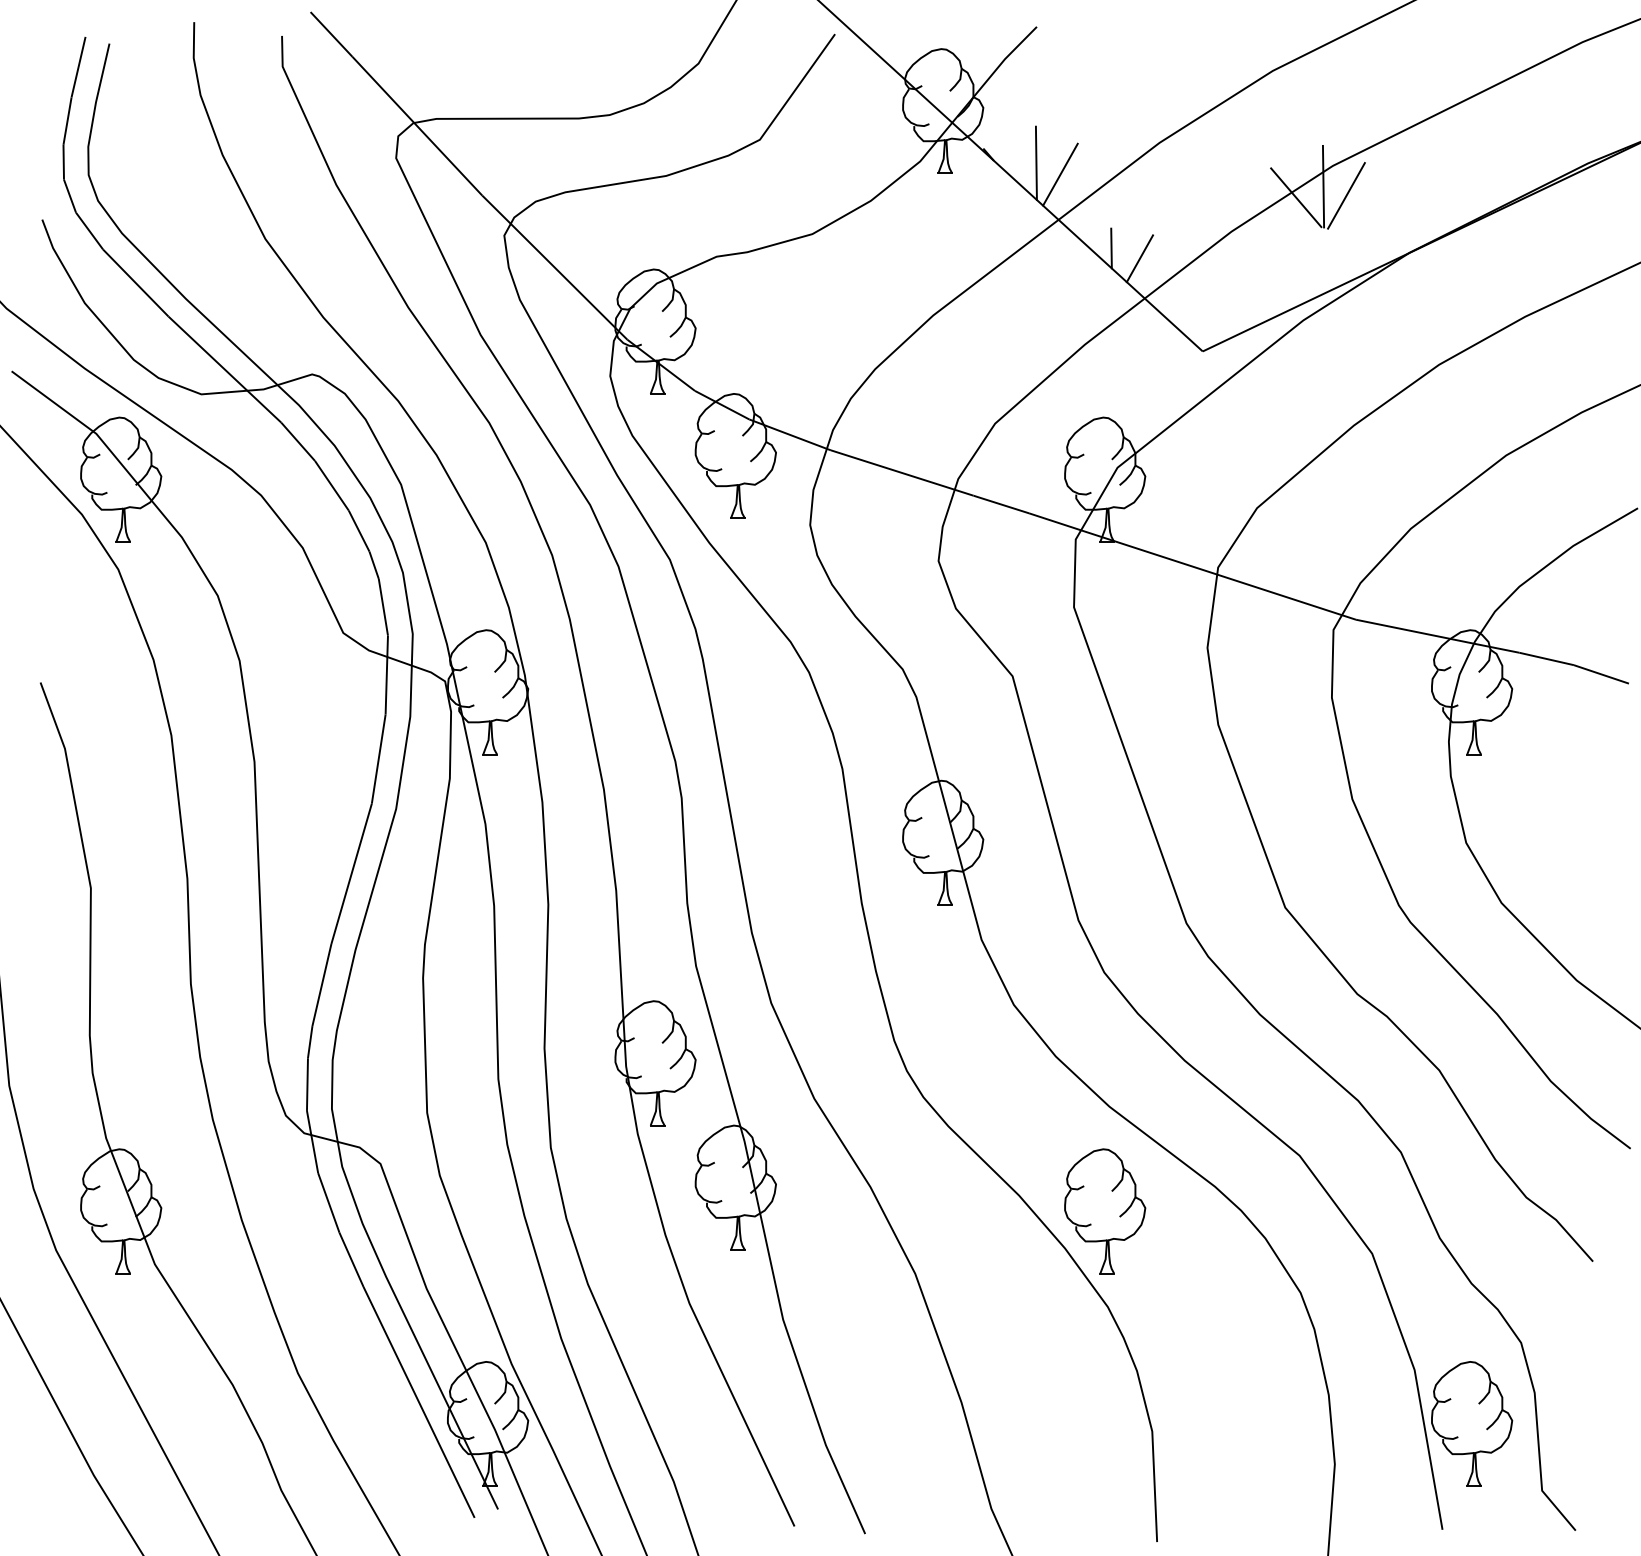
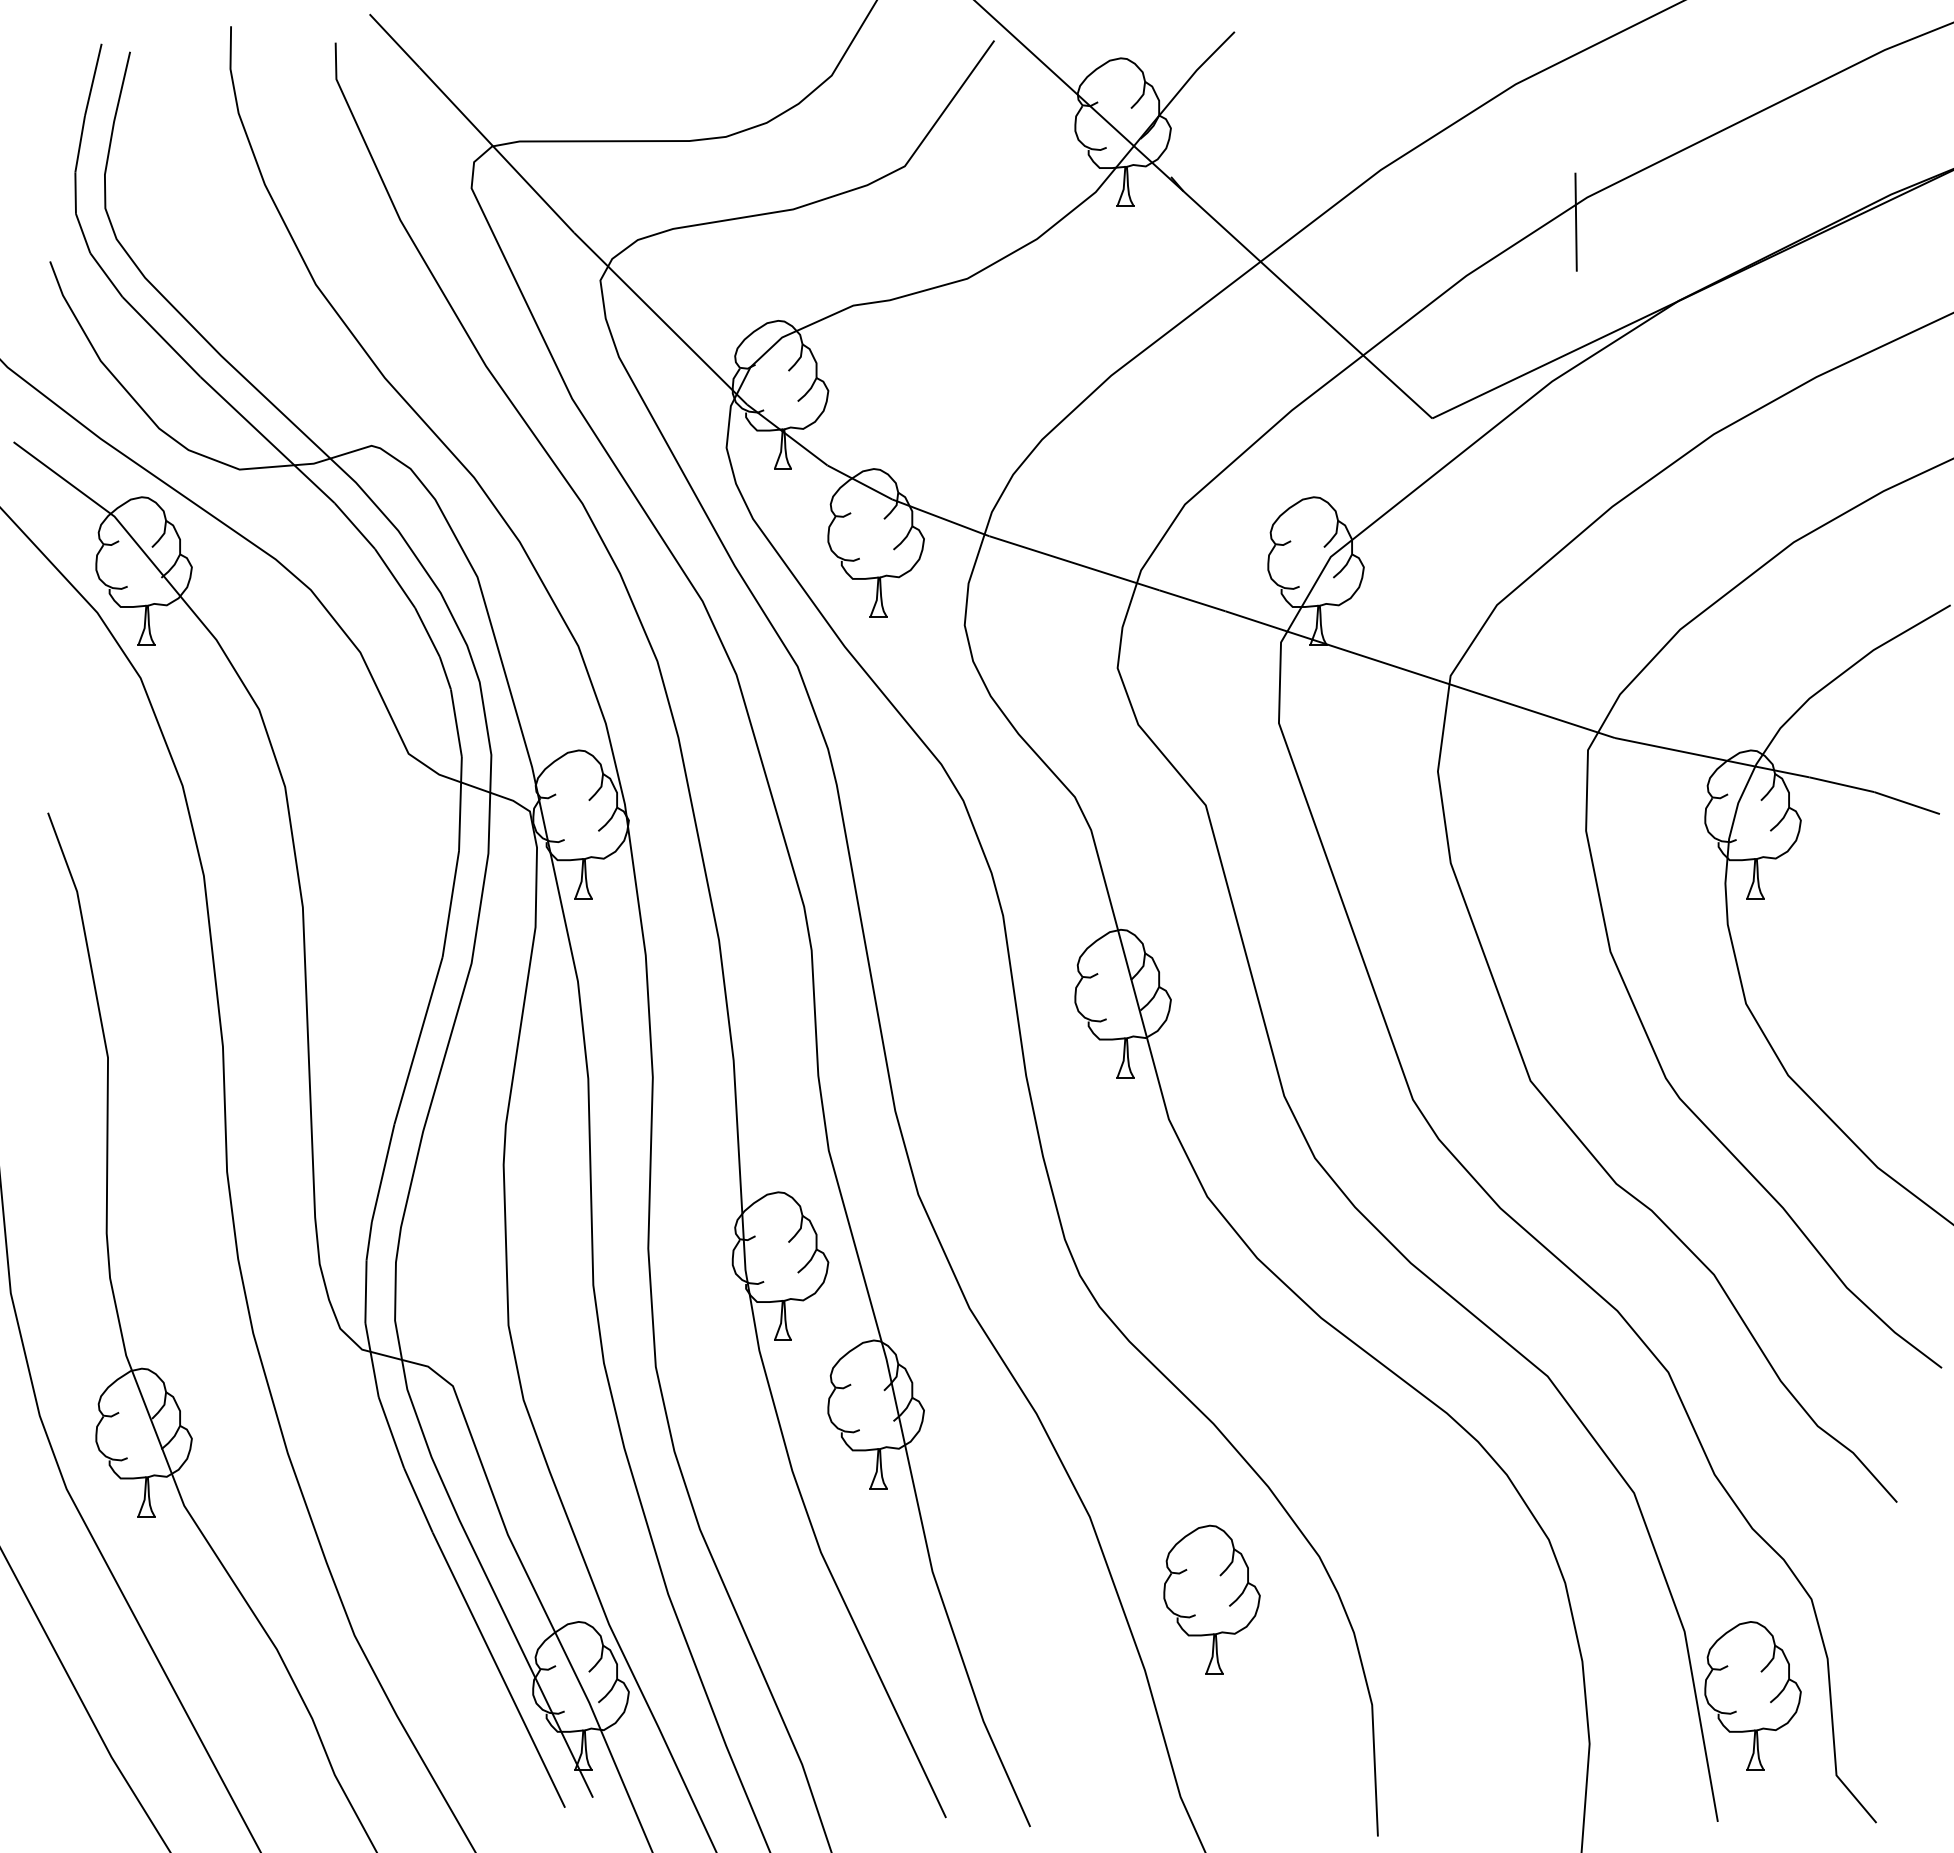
line: (1035, 163) -> (1233, 194), removed
line: (1060, 174) -> (1262, 207), removed
line: (1346, 196) -> (1603, 233), removed
line: (1296, 197) -> (1543, 235), removed
line: (1111, 248) -> (1323, 295), removed
line: (1139, 258) -> (1357, 307), removed
part: (1104, 1211) -> (1211, 1599), moved

